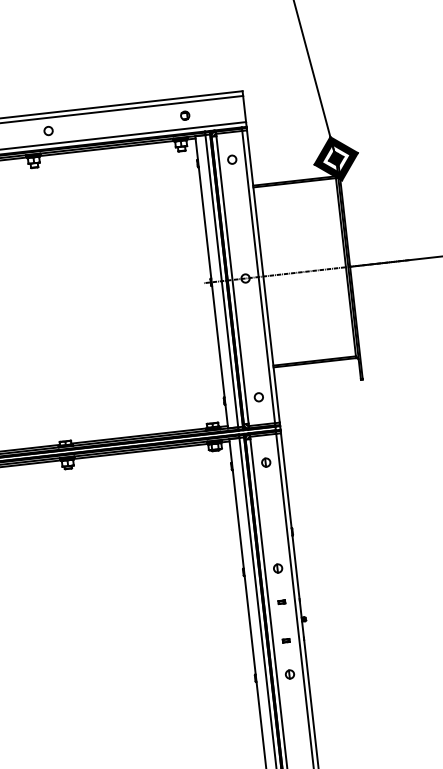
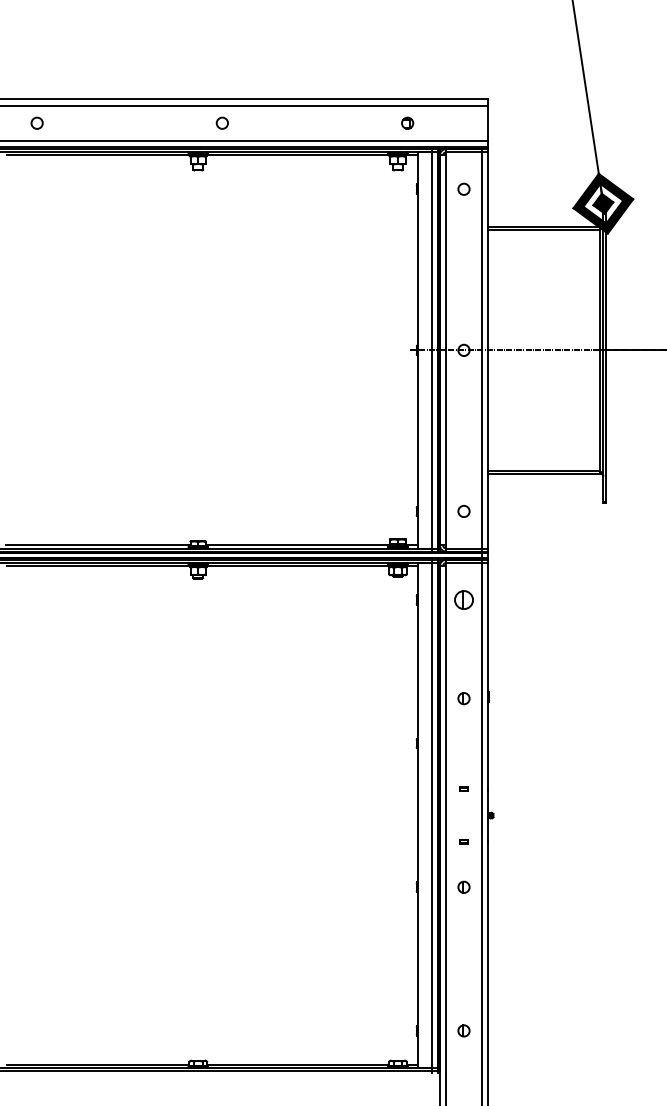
part: (265, 462) -> (463, 599), size x1.6
part: (277, 568) -> (463, 698), moved

